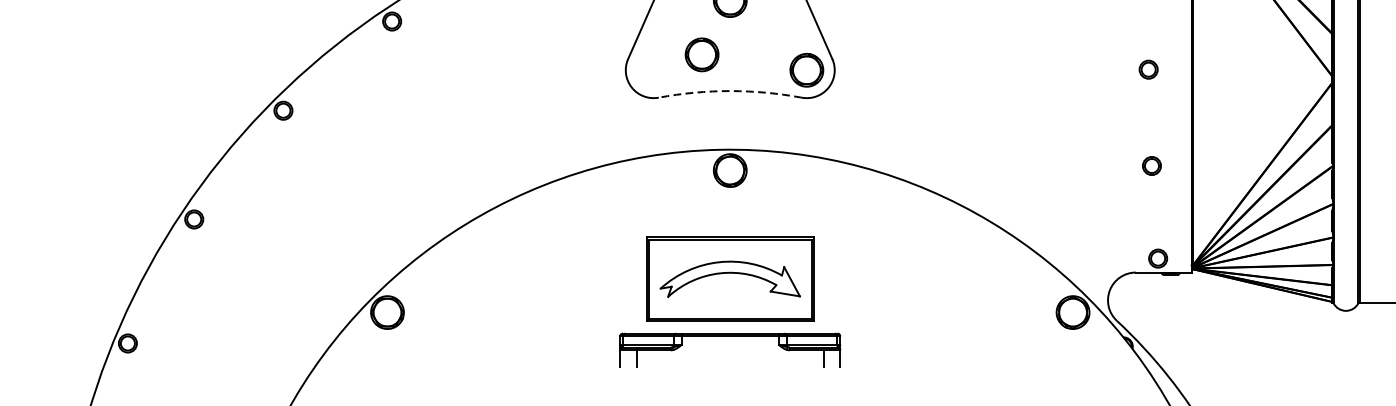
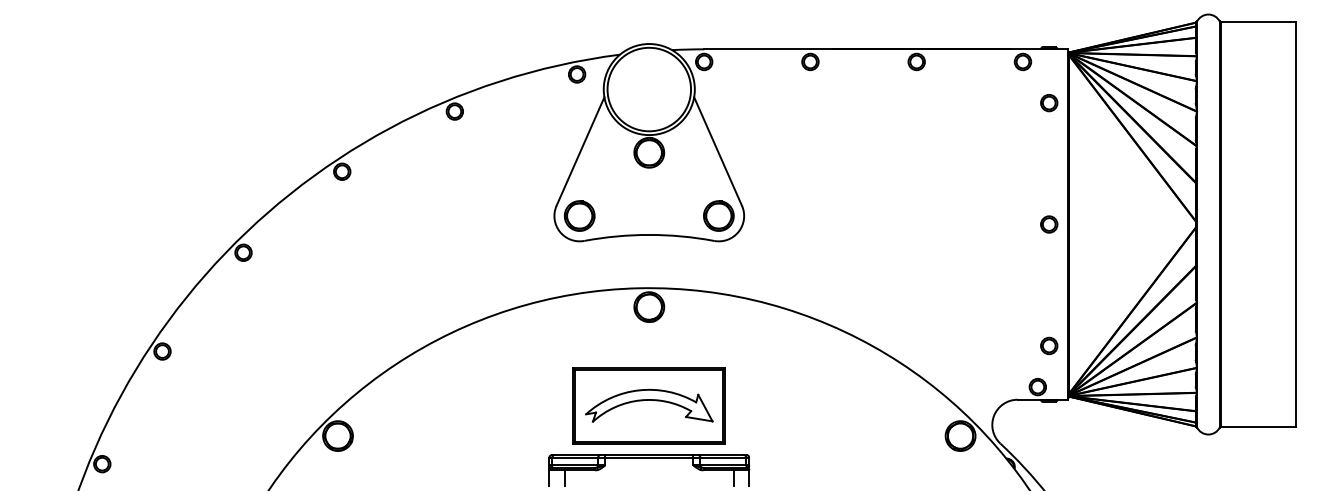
part: (701, 54) -> (579, 215), moved
circle: (1148, 69) -> (1049, 224), moved
arc: (730, 90) -> (649, 234), dashed -> solid
part: (1152, 165) -> (1049, 345), moved

